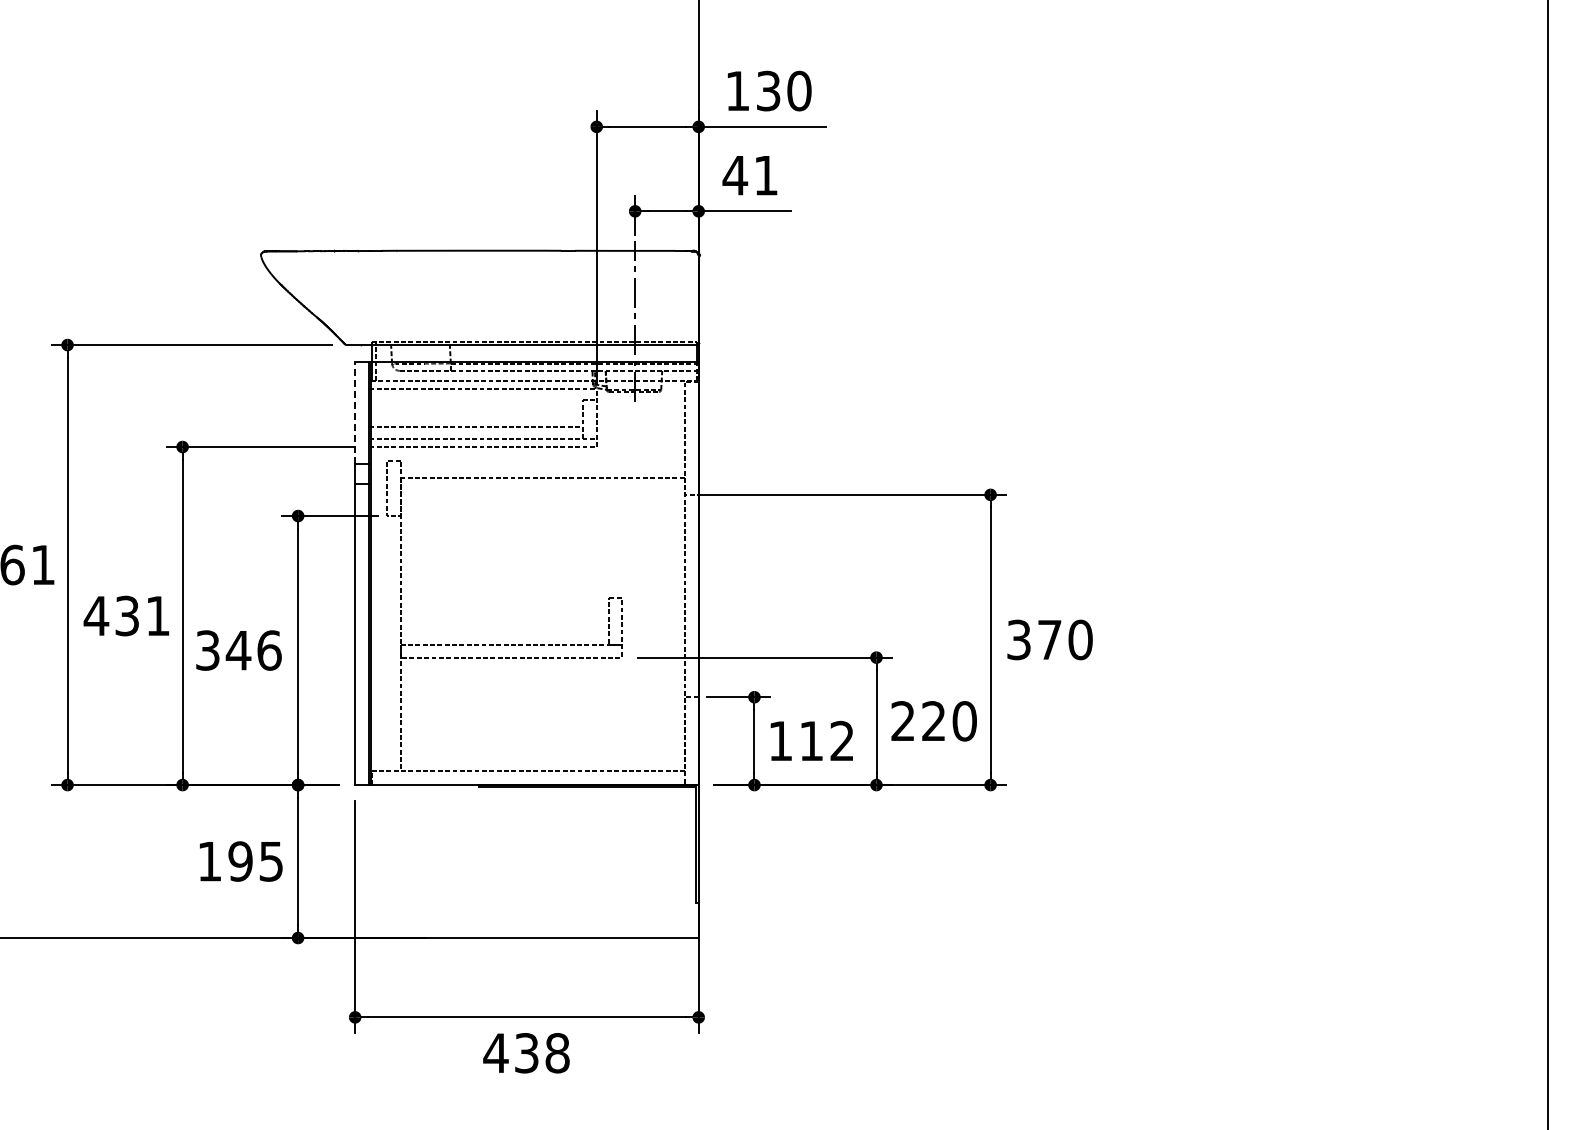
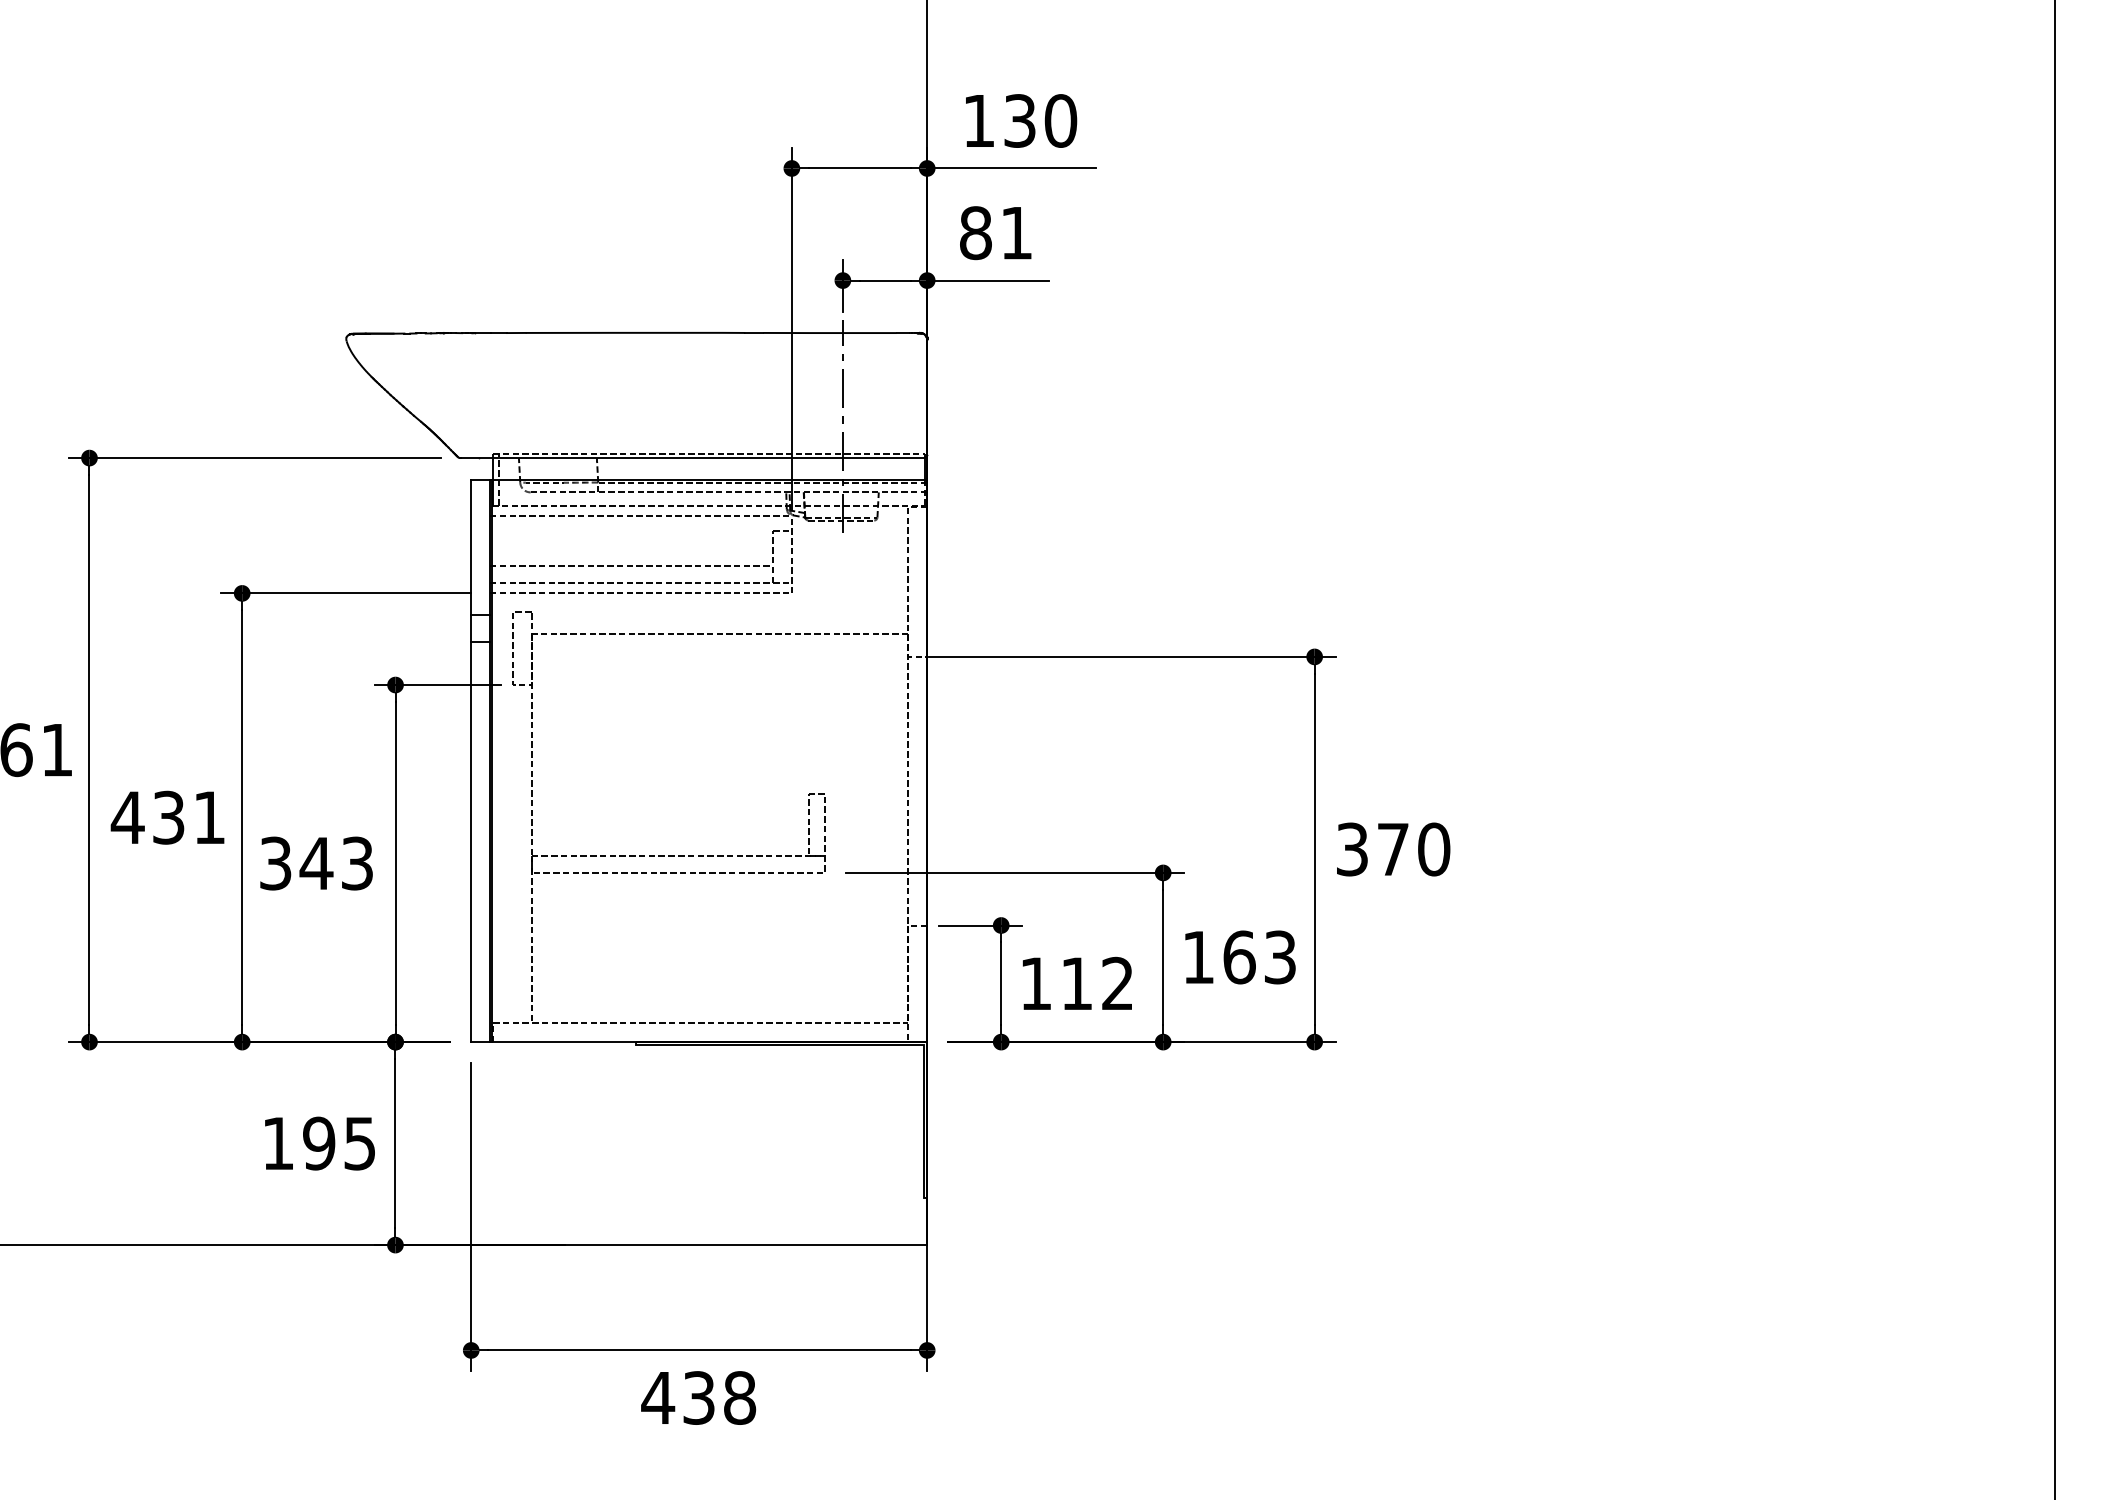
text: (735, 175) -> (976, 233), 41 -> 81
line: (355, 412) -> (471, 547), dashed -> solid
text: (269, 650) -> (357, 863), 346 -> 343
text: (933, 721) -> (1238, 957), 220 -> 163

